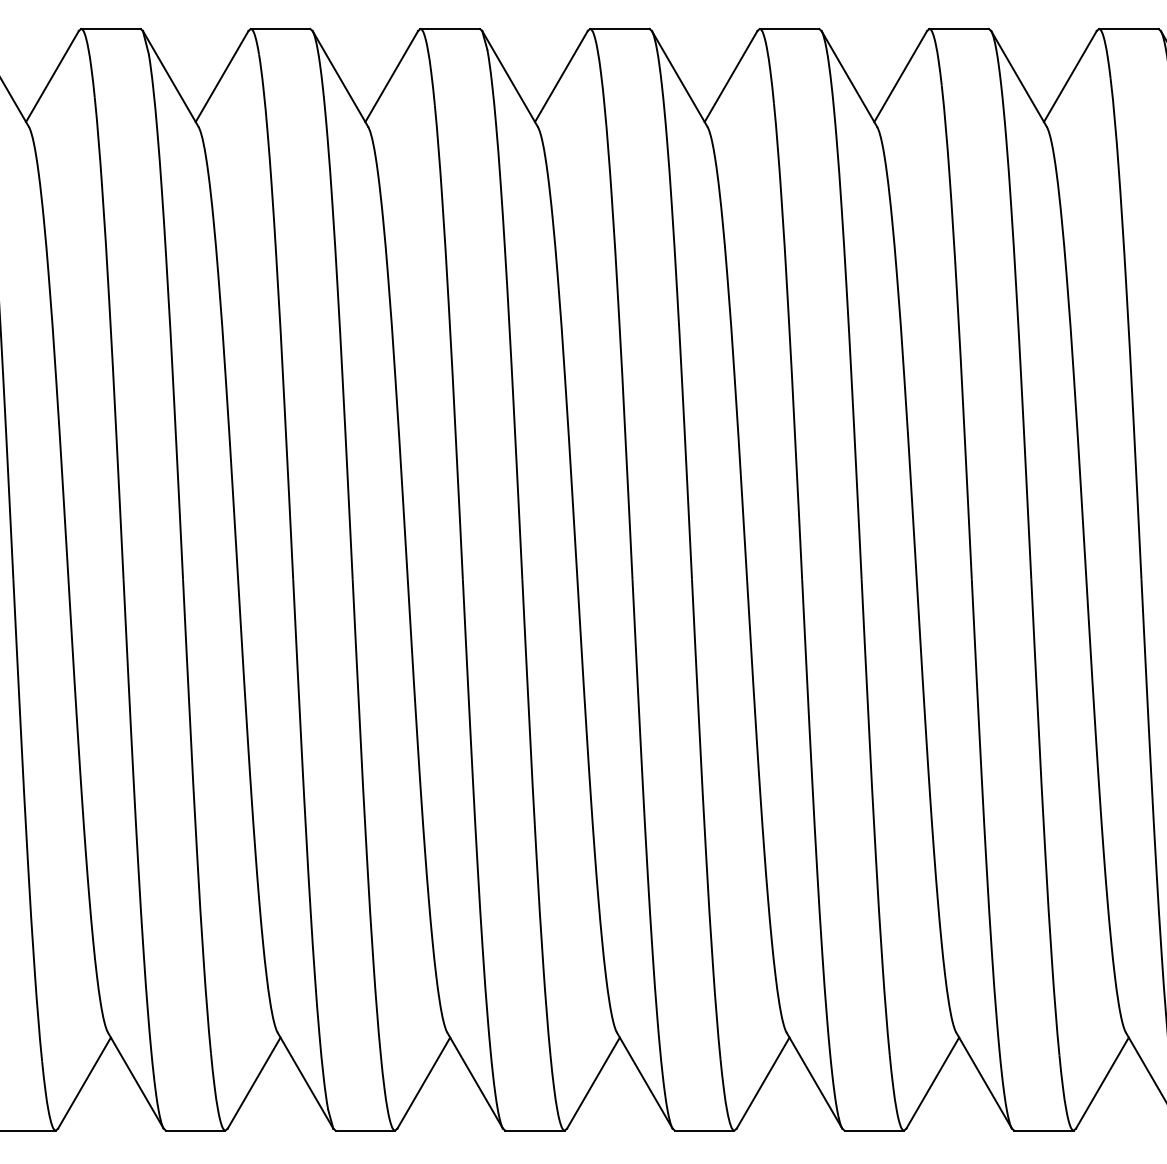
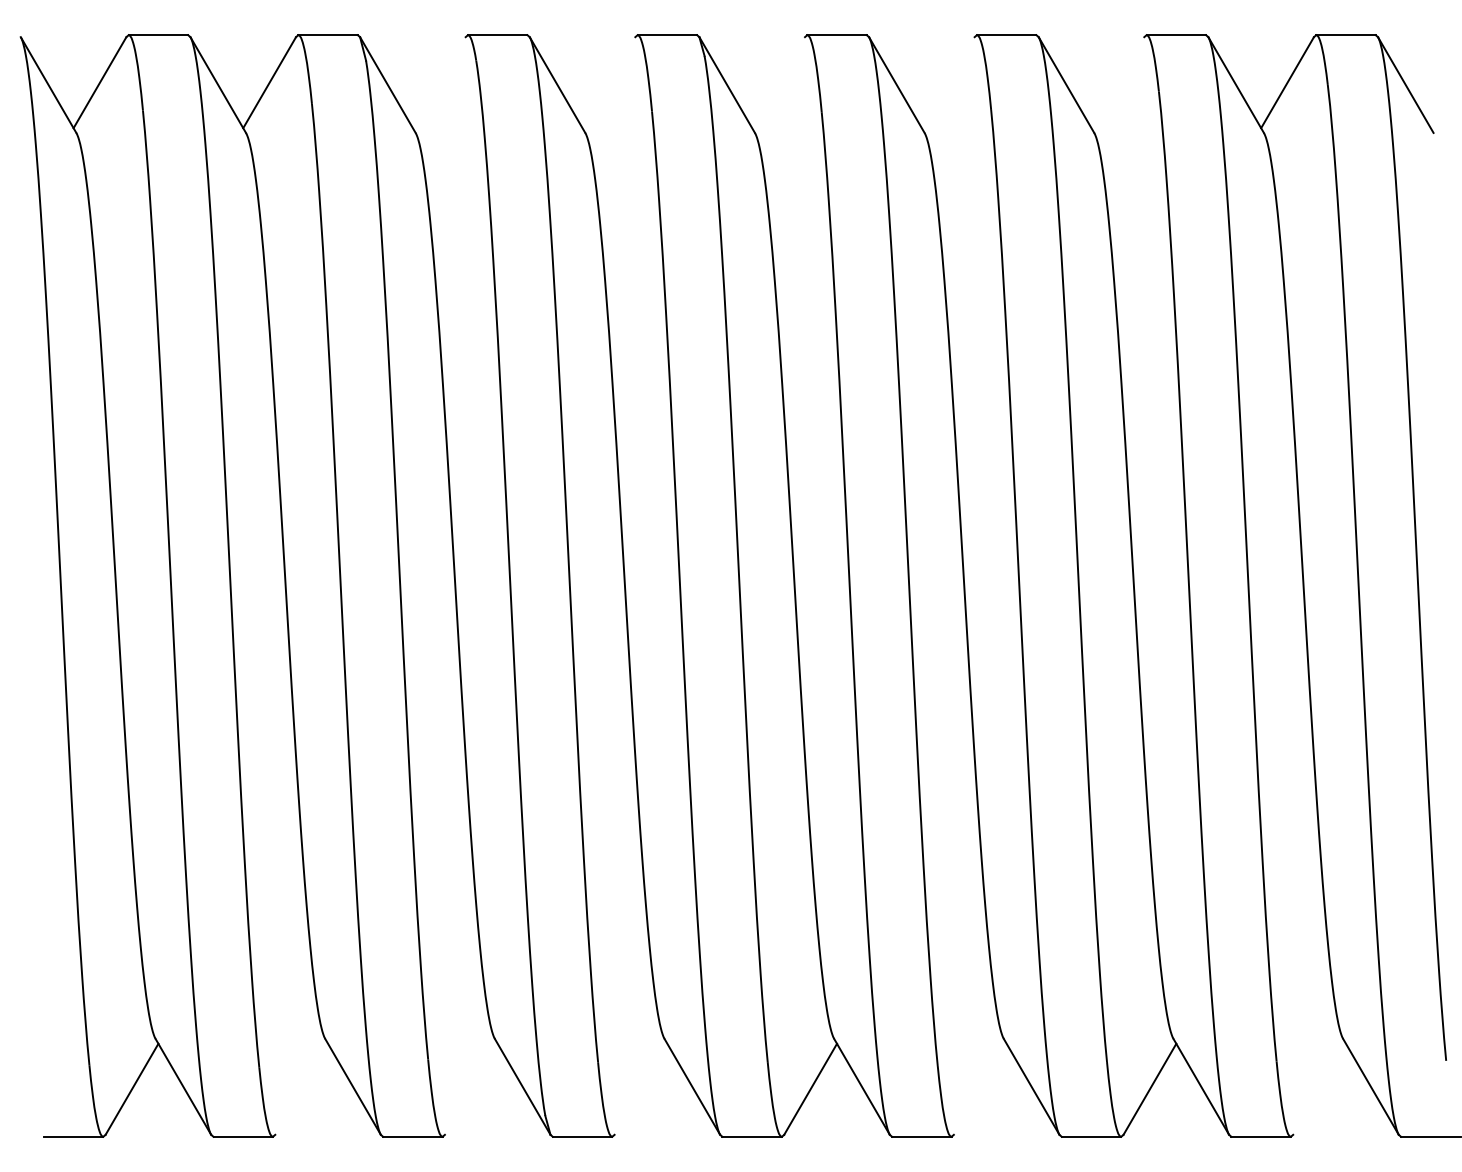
line: (221, 76) -> (438, 82), removed
line: (391, 76) -> (608, 82), removed
line: (561, 76) -> (778, 82), removed
line: (730, 76) -> (947, 82), removed
line: (900, 76) -> (1117, 82), removed
line: (84, 1082) -> (301, 1088), removed
line: (253, 1082) -> (470, 1088), removed
line: (423, 1082) -> (640, 1088), removed
line: (762, 1082) -> (979, 1088), removed
line: (1102, 1082) -> (1319, 1088), removed

